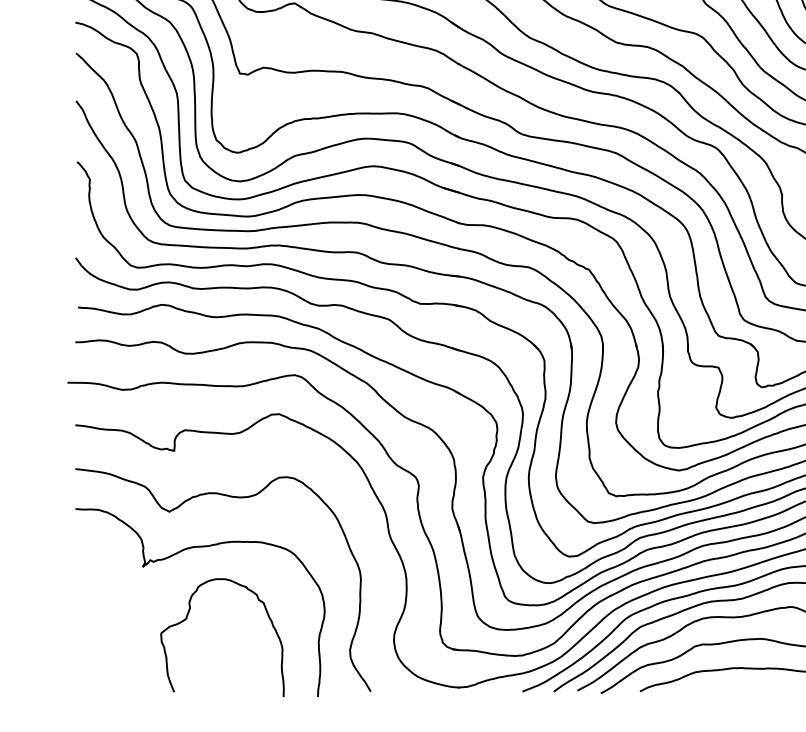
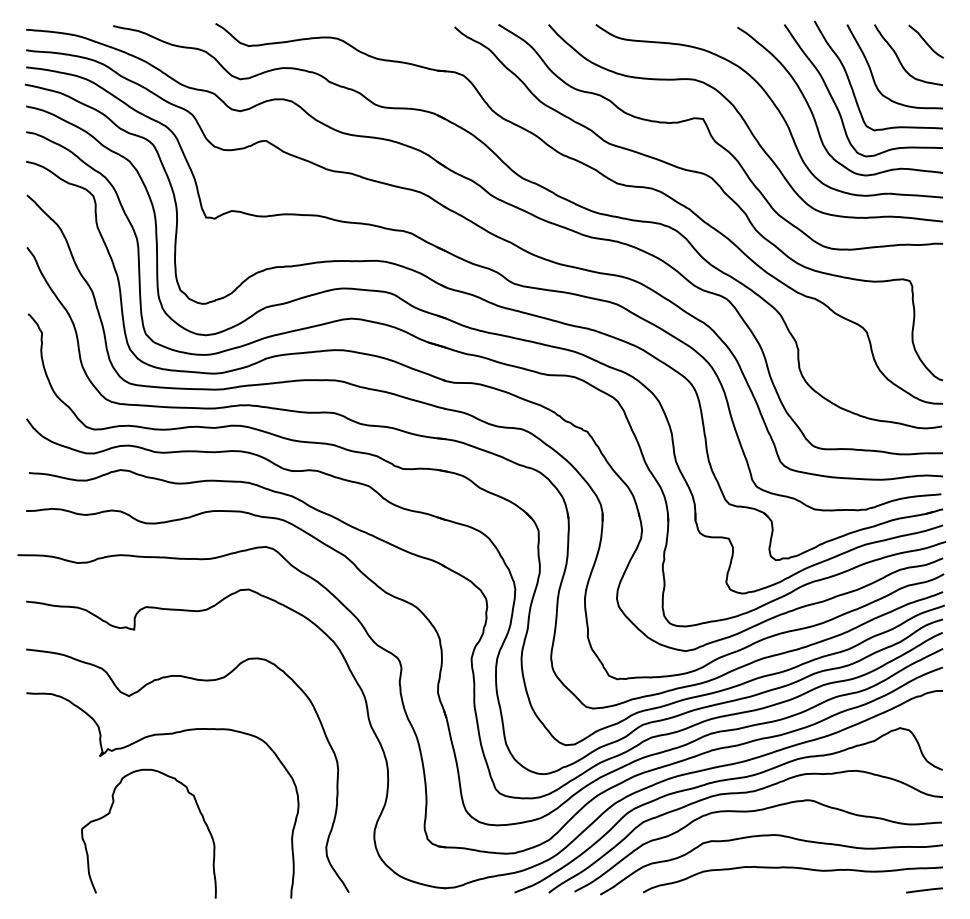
curve: (187, 619) -> (110, 813), moved

